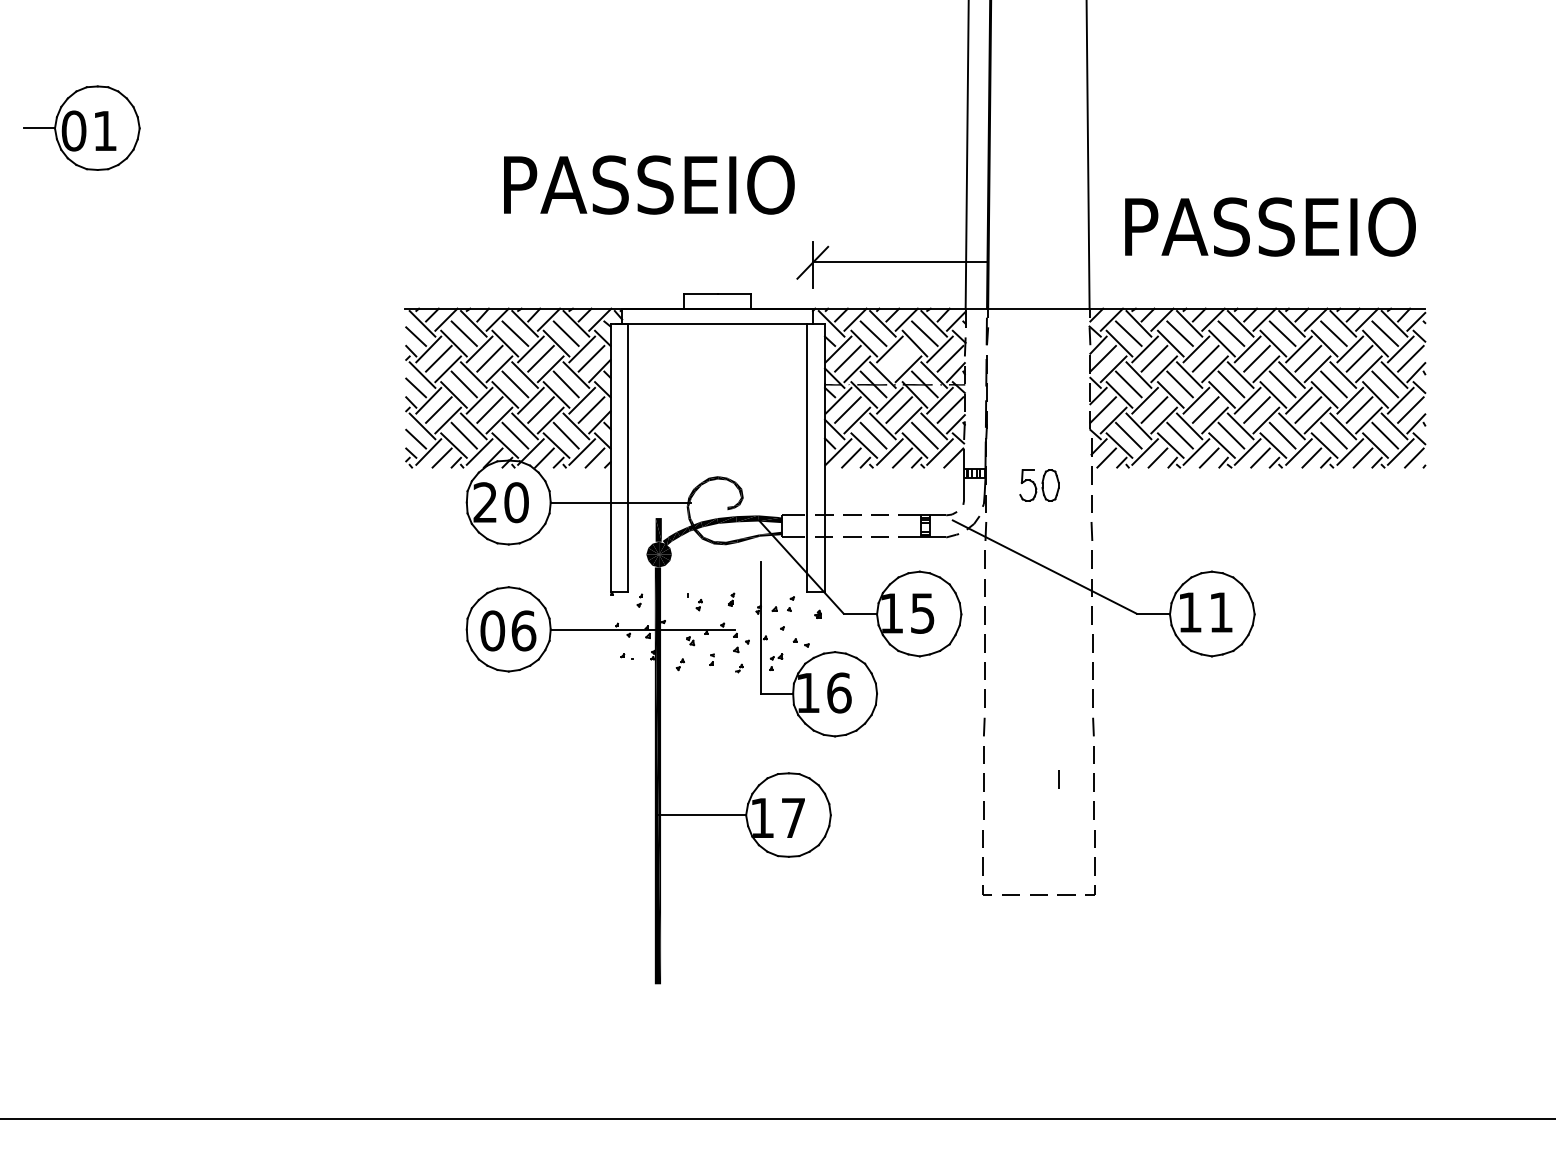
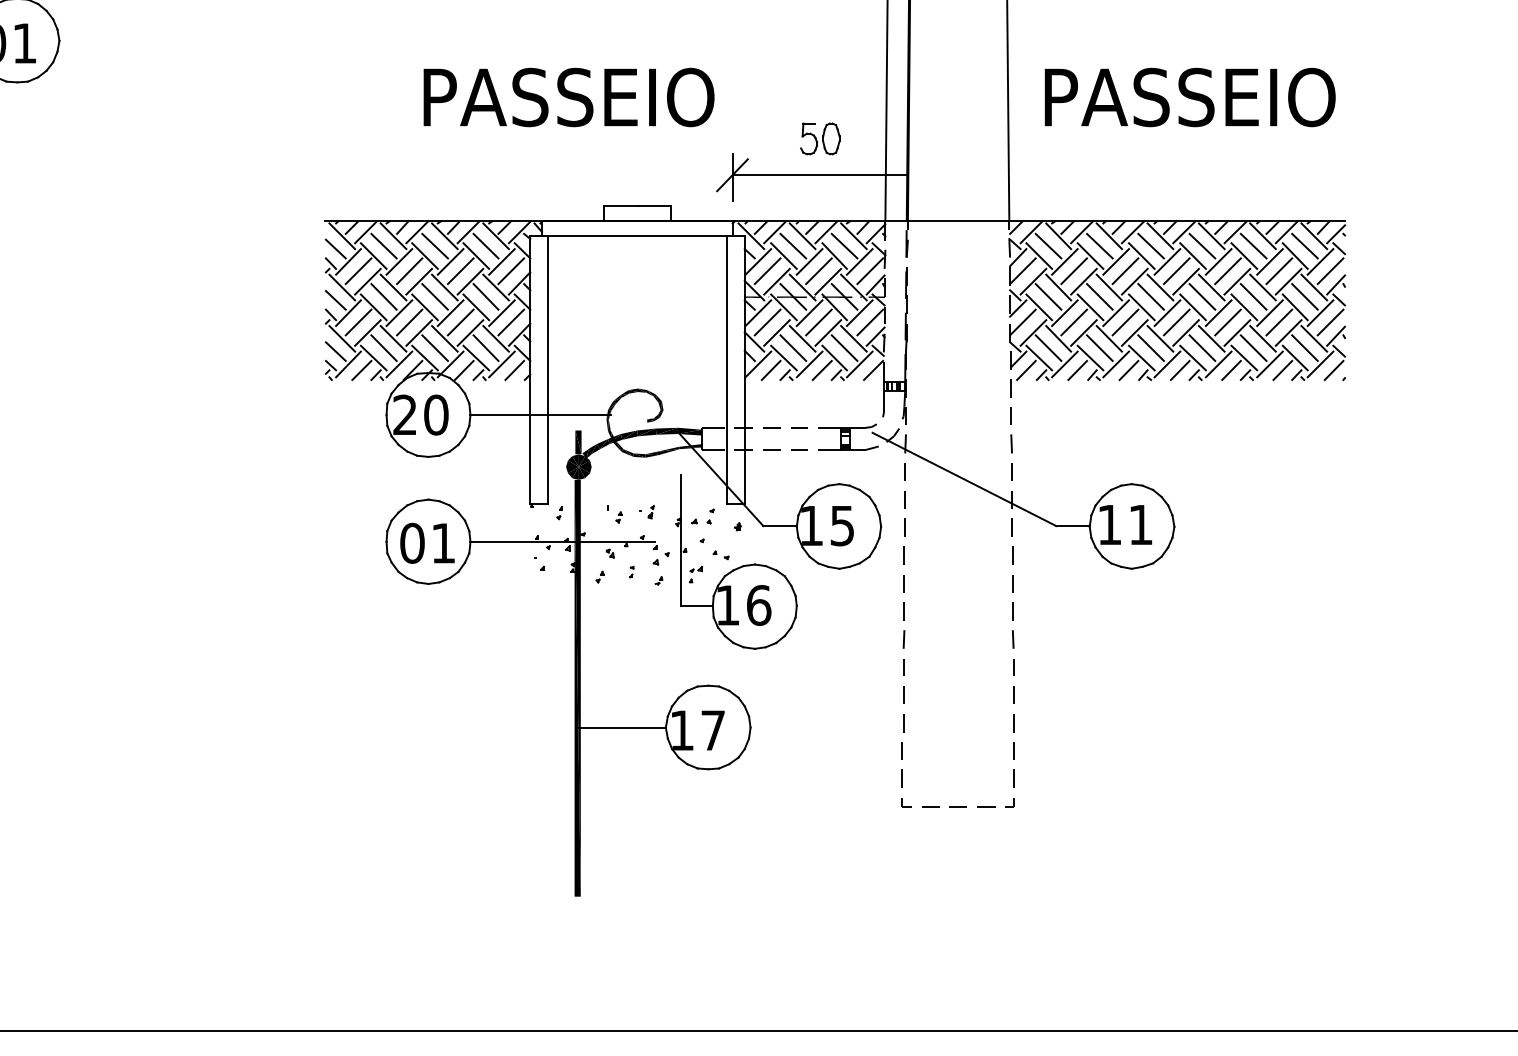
text: (1270, 226) -> (1190, 96), moved
line: (899, 358) -> (819, 270), added
part: (1039, 485) -> (820, 138), moved
text: (523, 630) -> (443, 542), 06 -> 01
line: (1058, 779) -> (978, 691), removed

